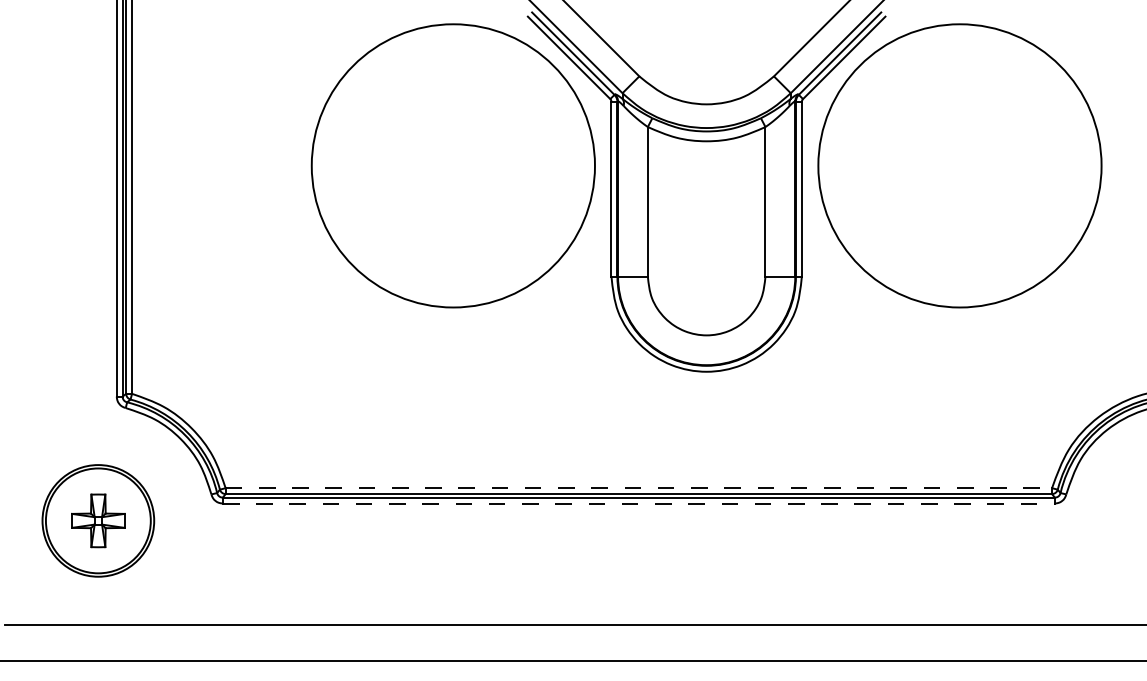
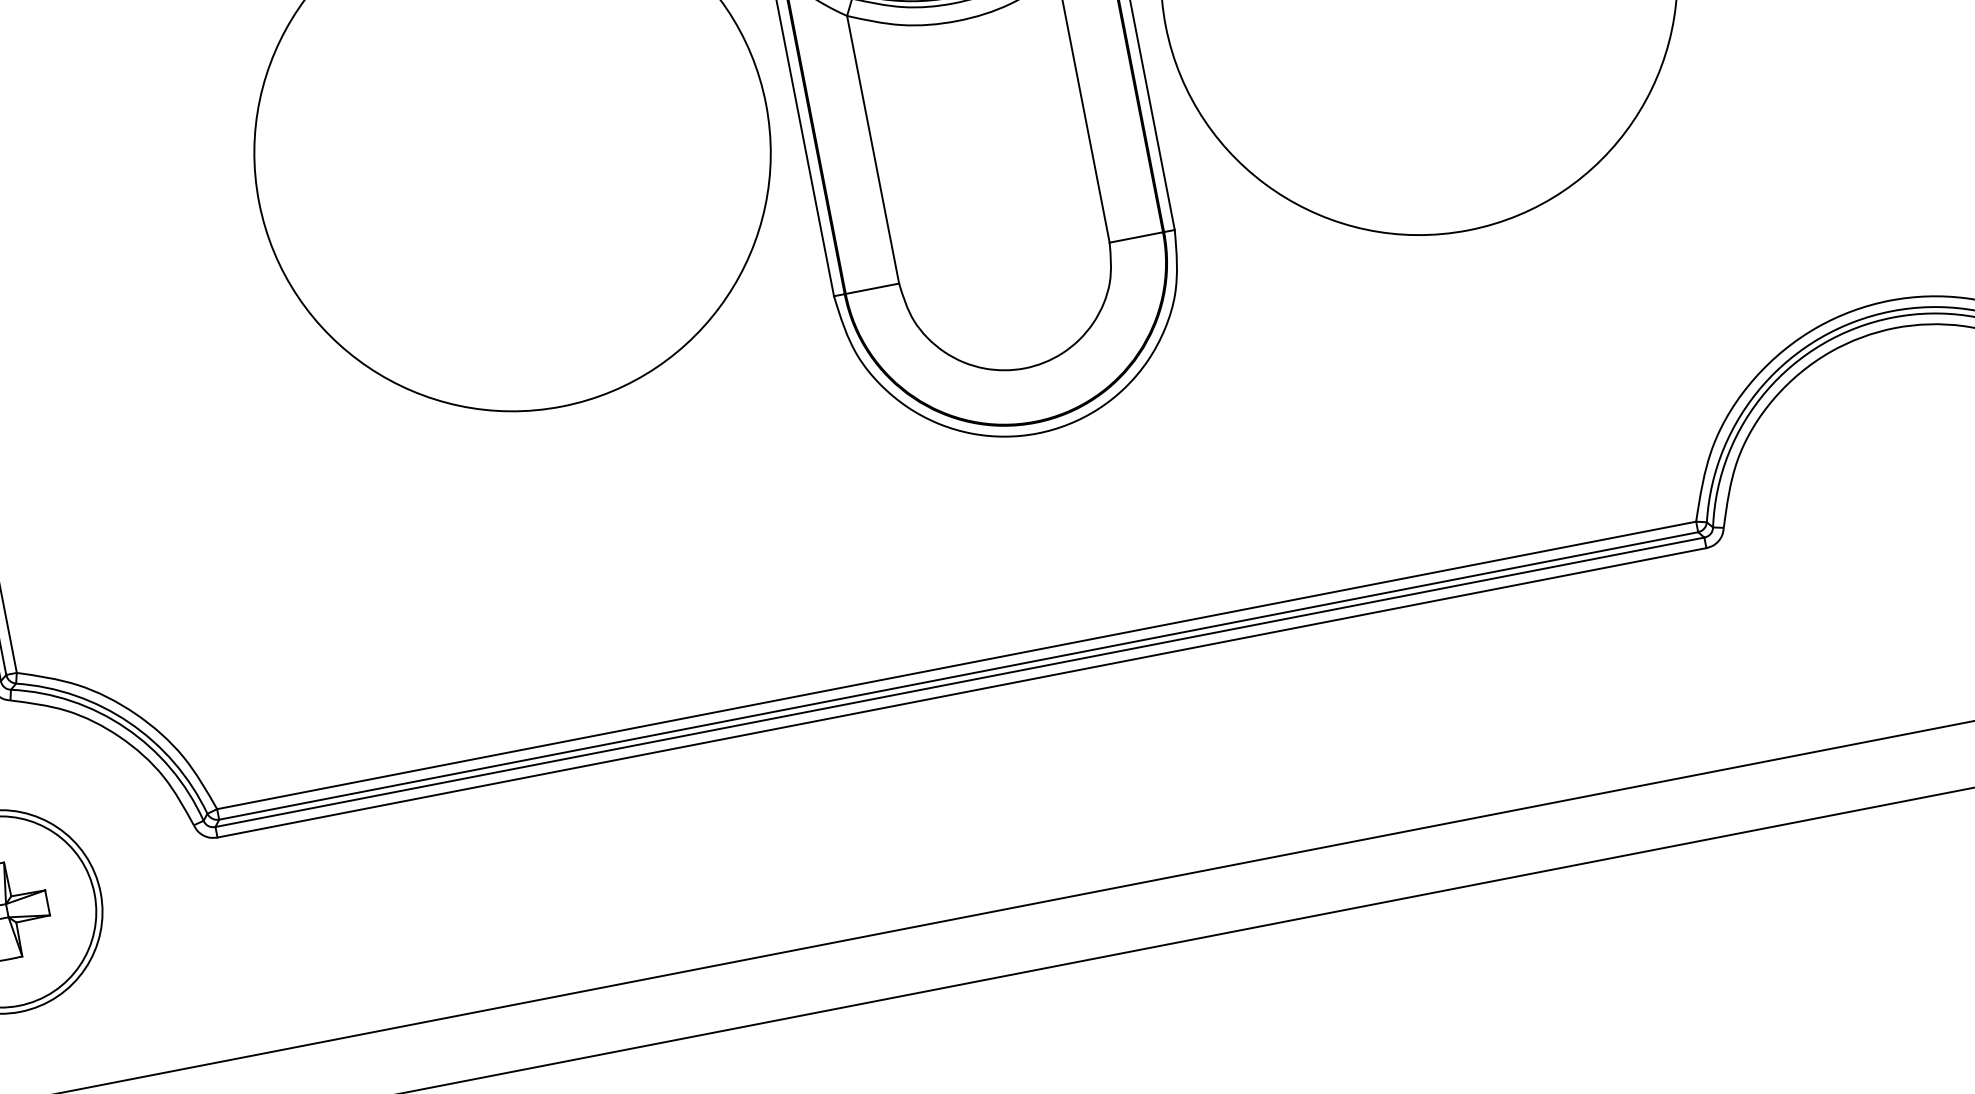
line: (639, 488) -> (957, 665), dashed -> solid
line: (638, 503) -> (961, 692), dashed -> solid

